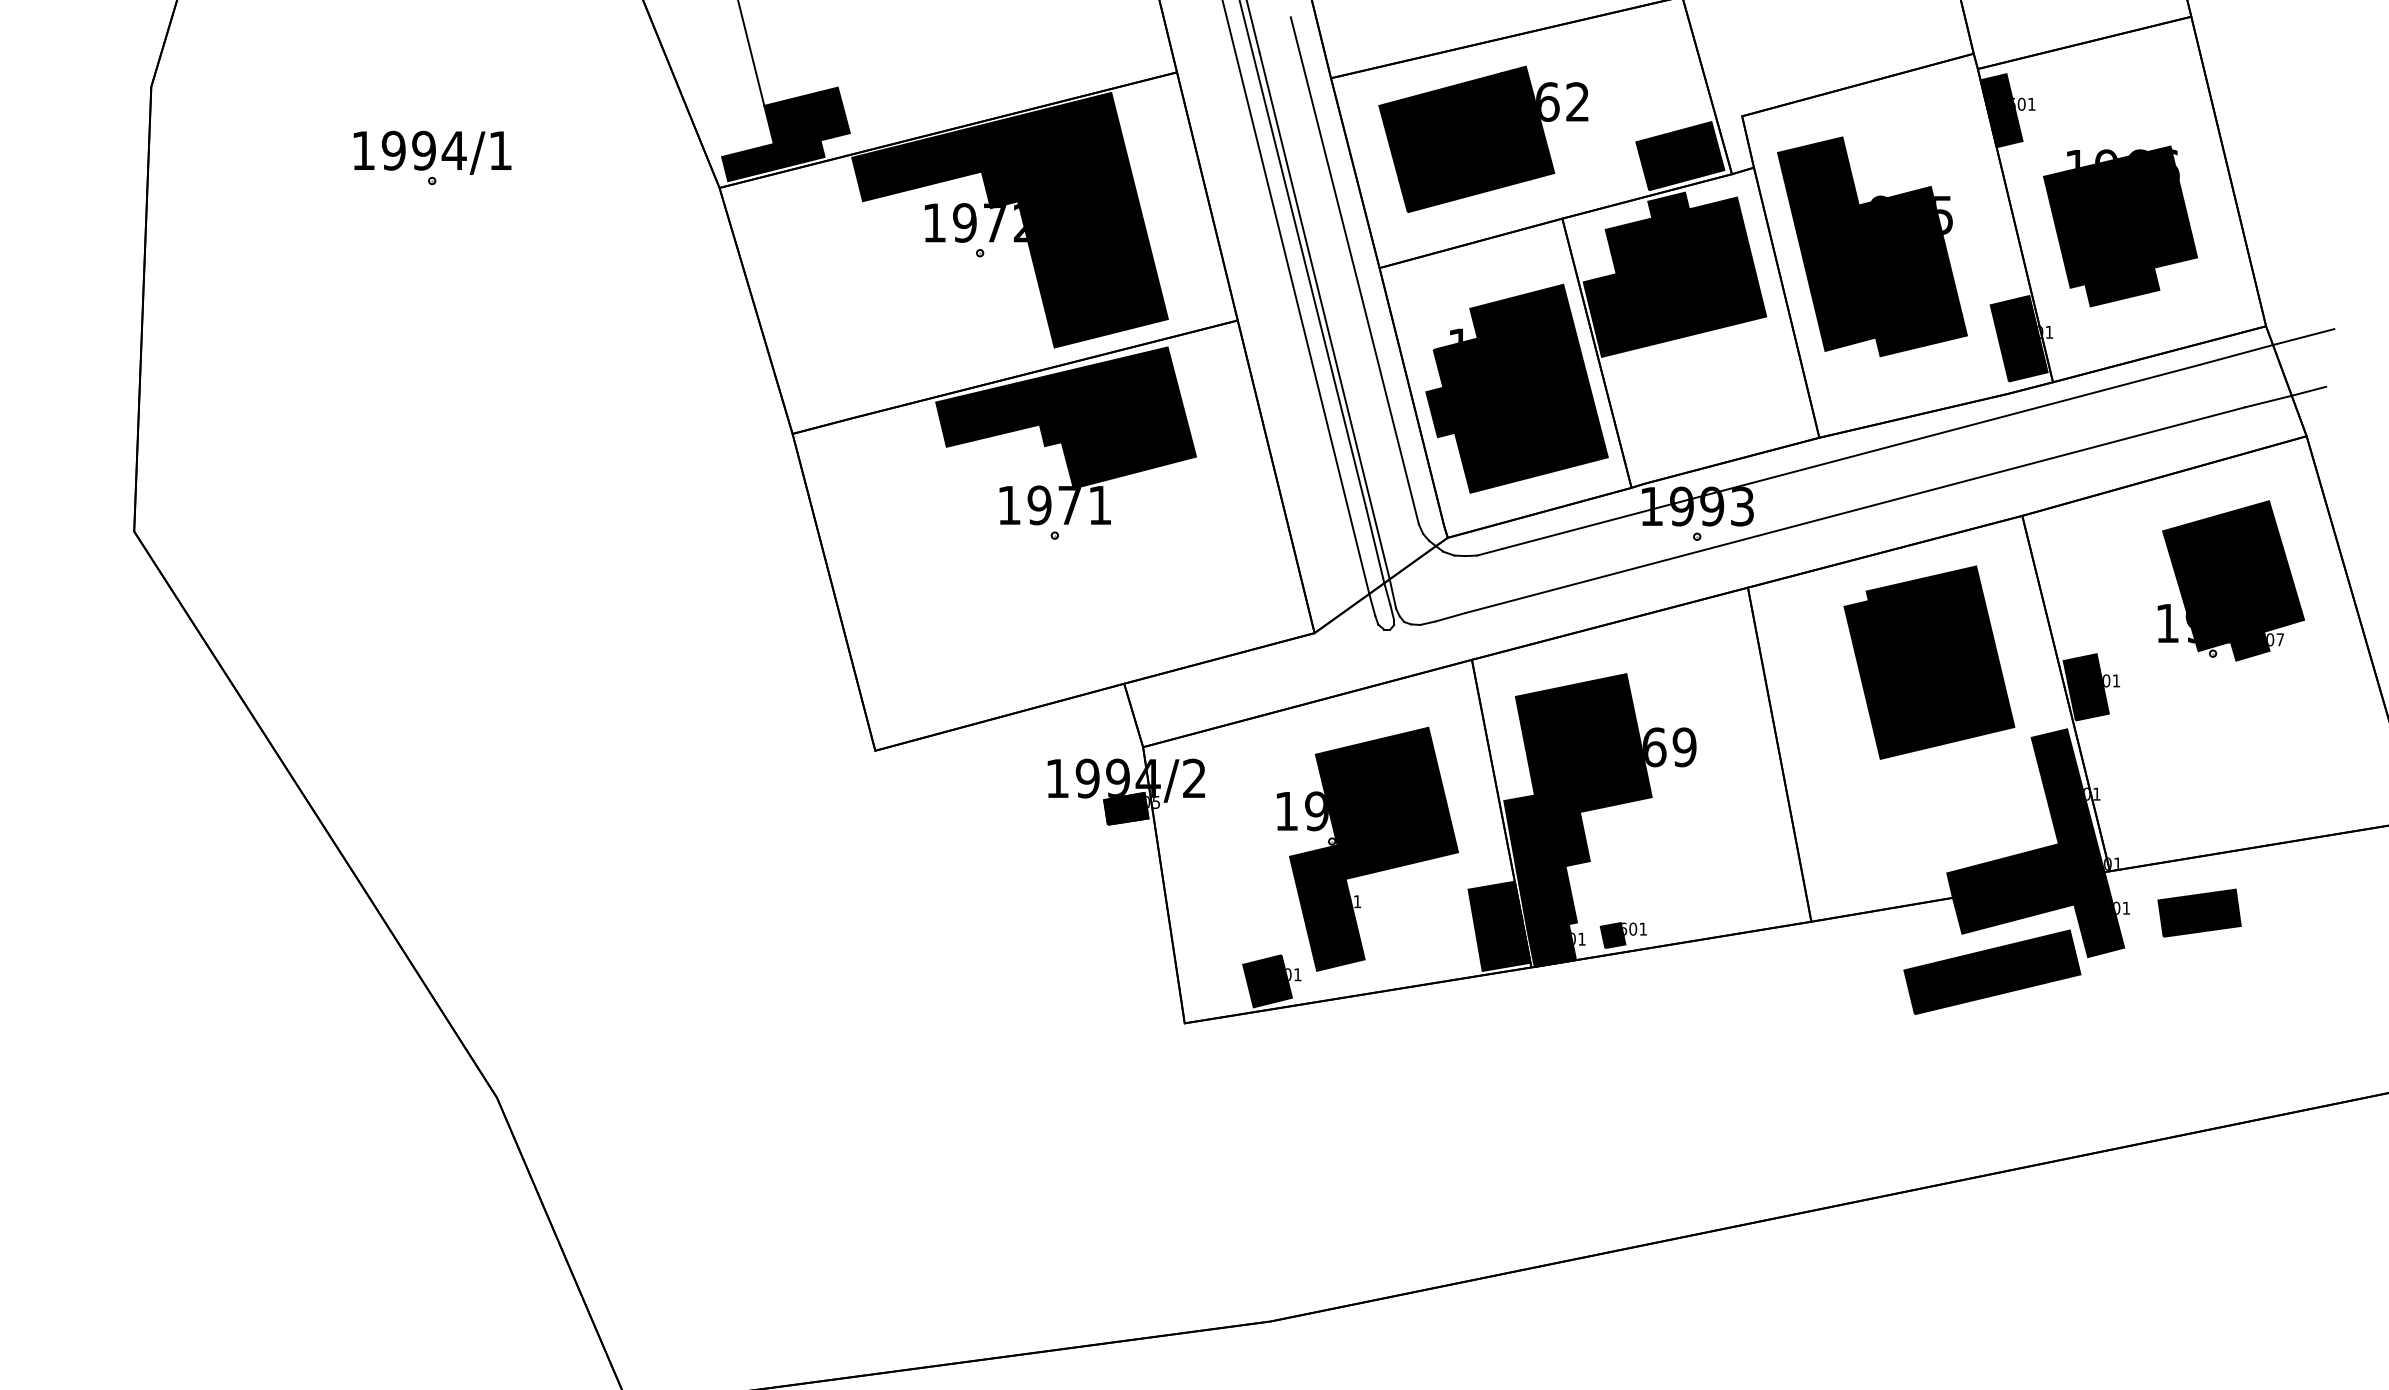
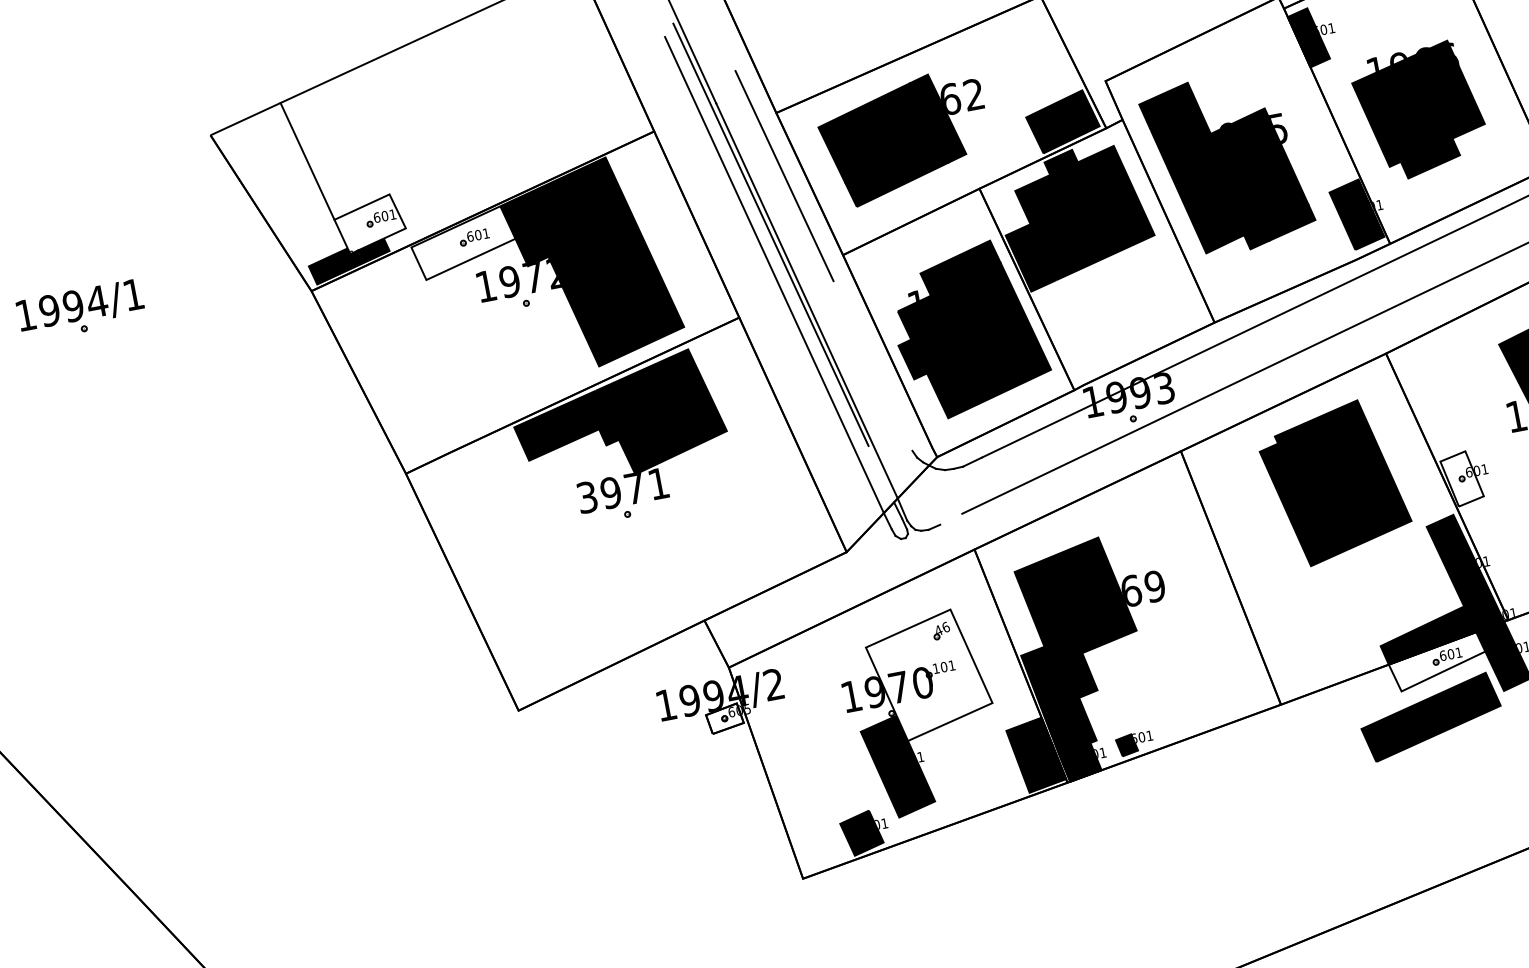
fill: (806, 119) -> (369, 224), removed
fill: (916, 164) -> (463, 243), removed
line: (1389, 410) -> (872, 365), removed
text: (1009, 505) -> (587, 497), 1971 -> 3971
line: (1375, 545) -> (881, 474), removed
line: (1450, 617) -> (951, 519), removed
fill: (2085, 687) -> (1461, 479), removed
fill: (1386, 802) -> (928, 674), removed
fill: (1126, 808) -> (724, 718), removed
fill: (2013, 905) -> (1437, 661), removed

